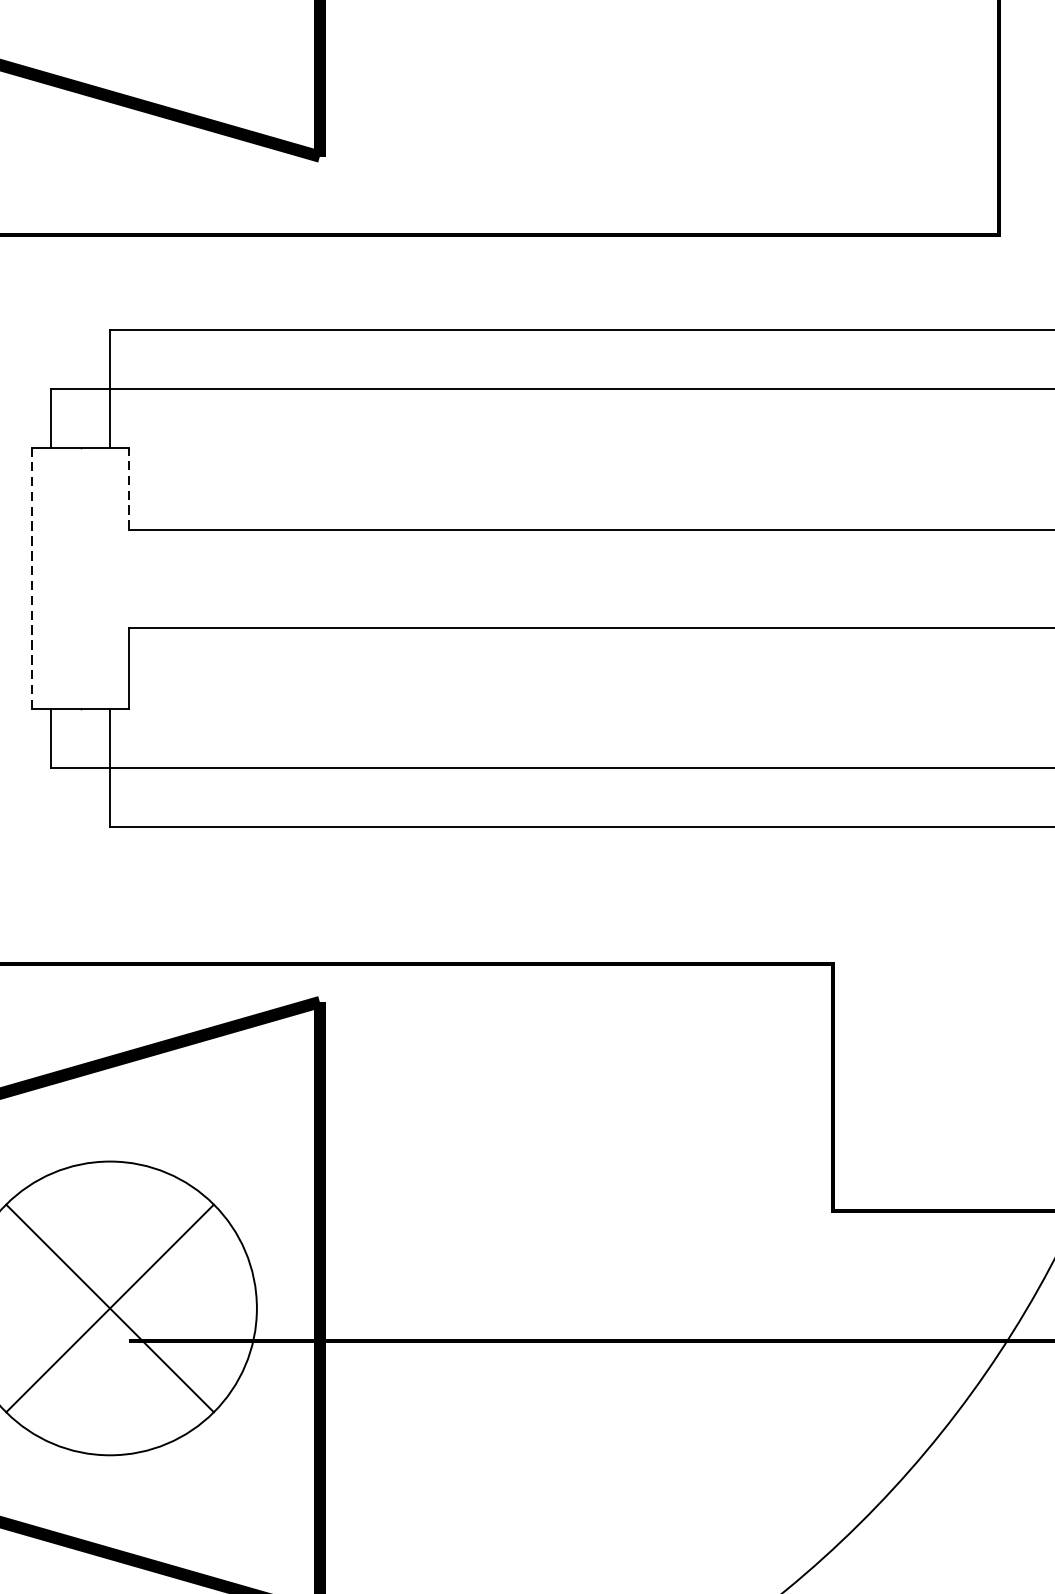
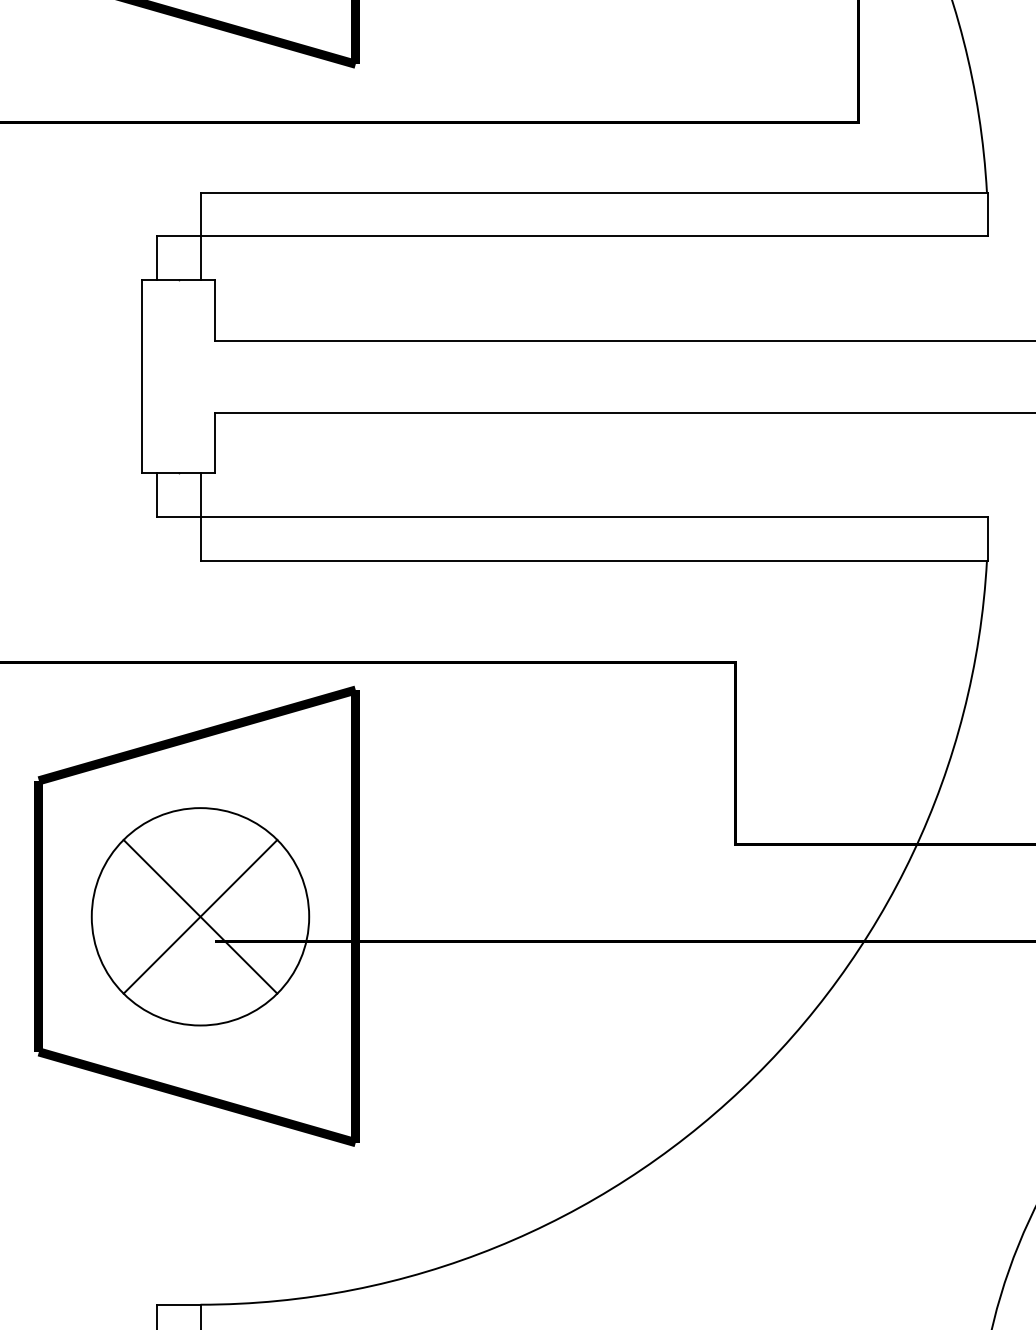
line: (128, 487) -> (214, 309), dashed -> solid
line: (31, 578) -> (142, 376), dashed -> solid

